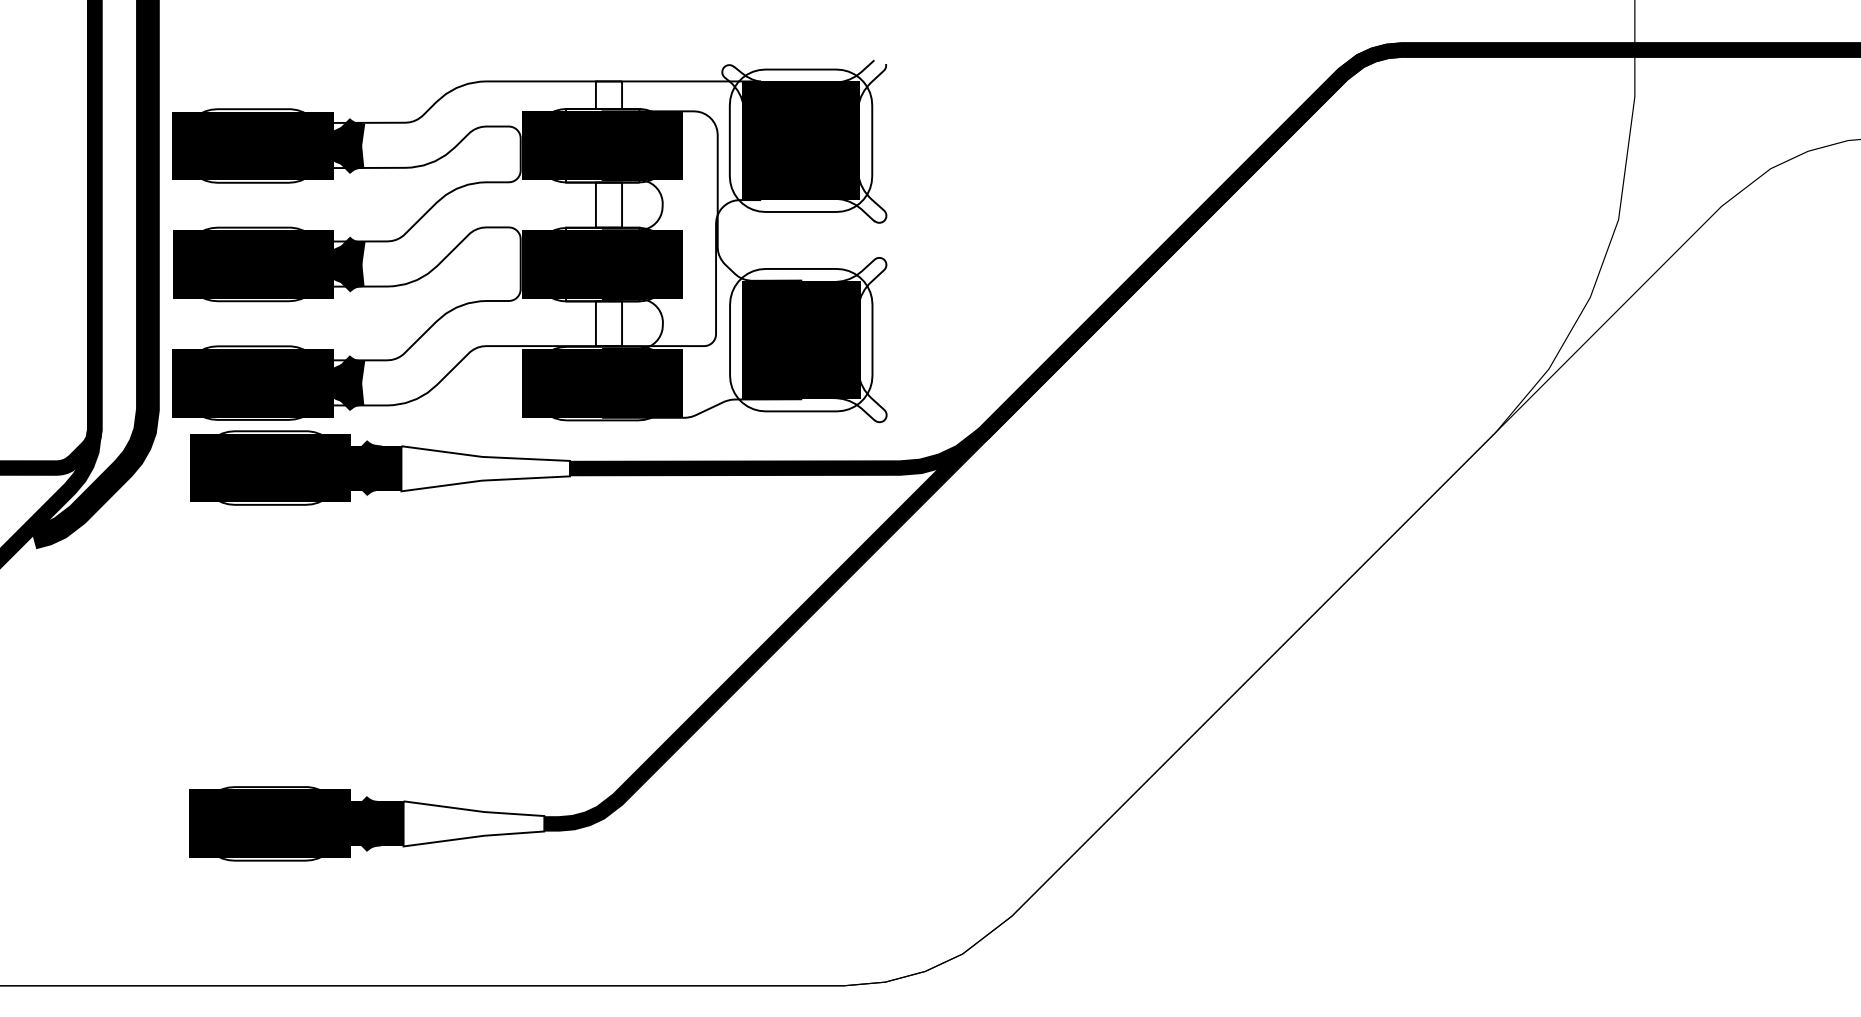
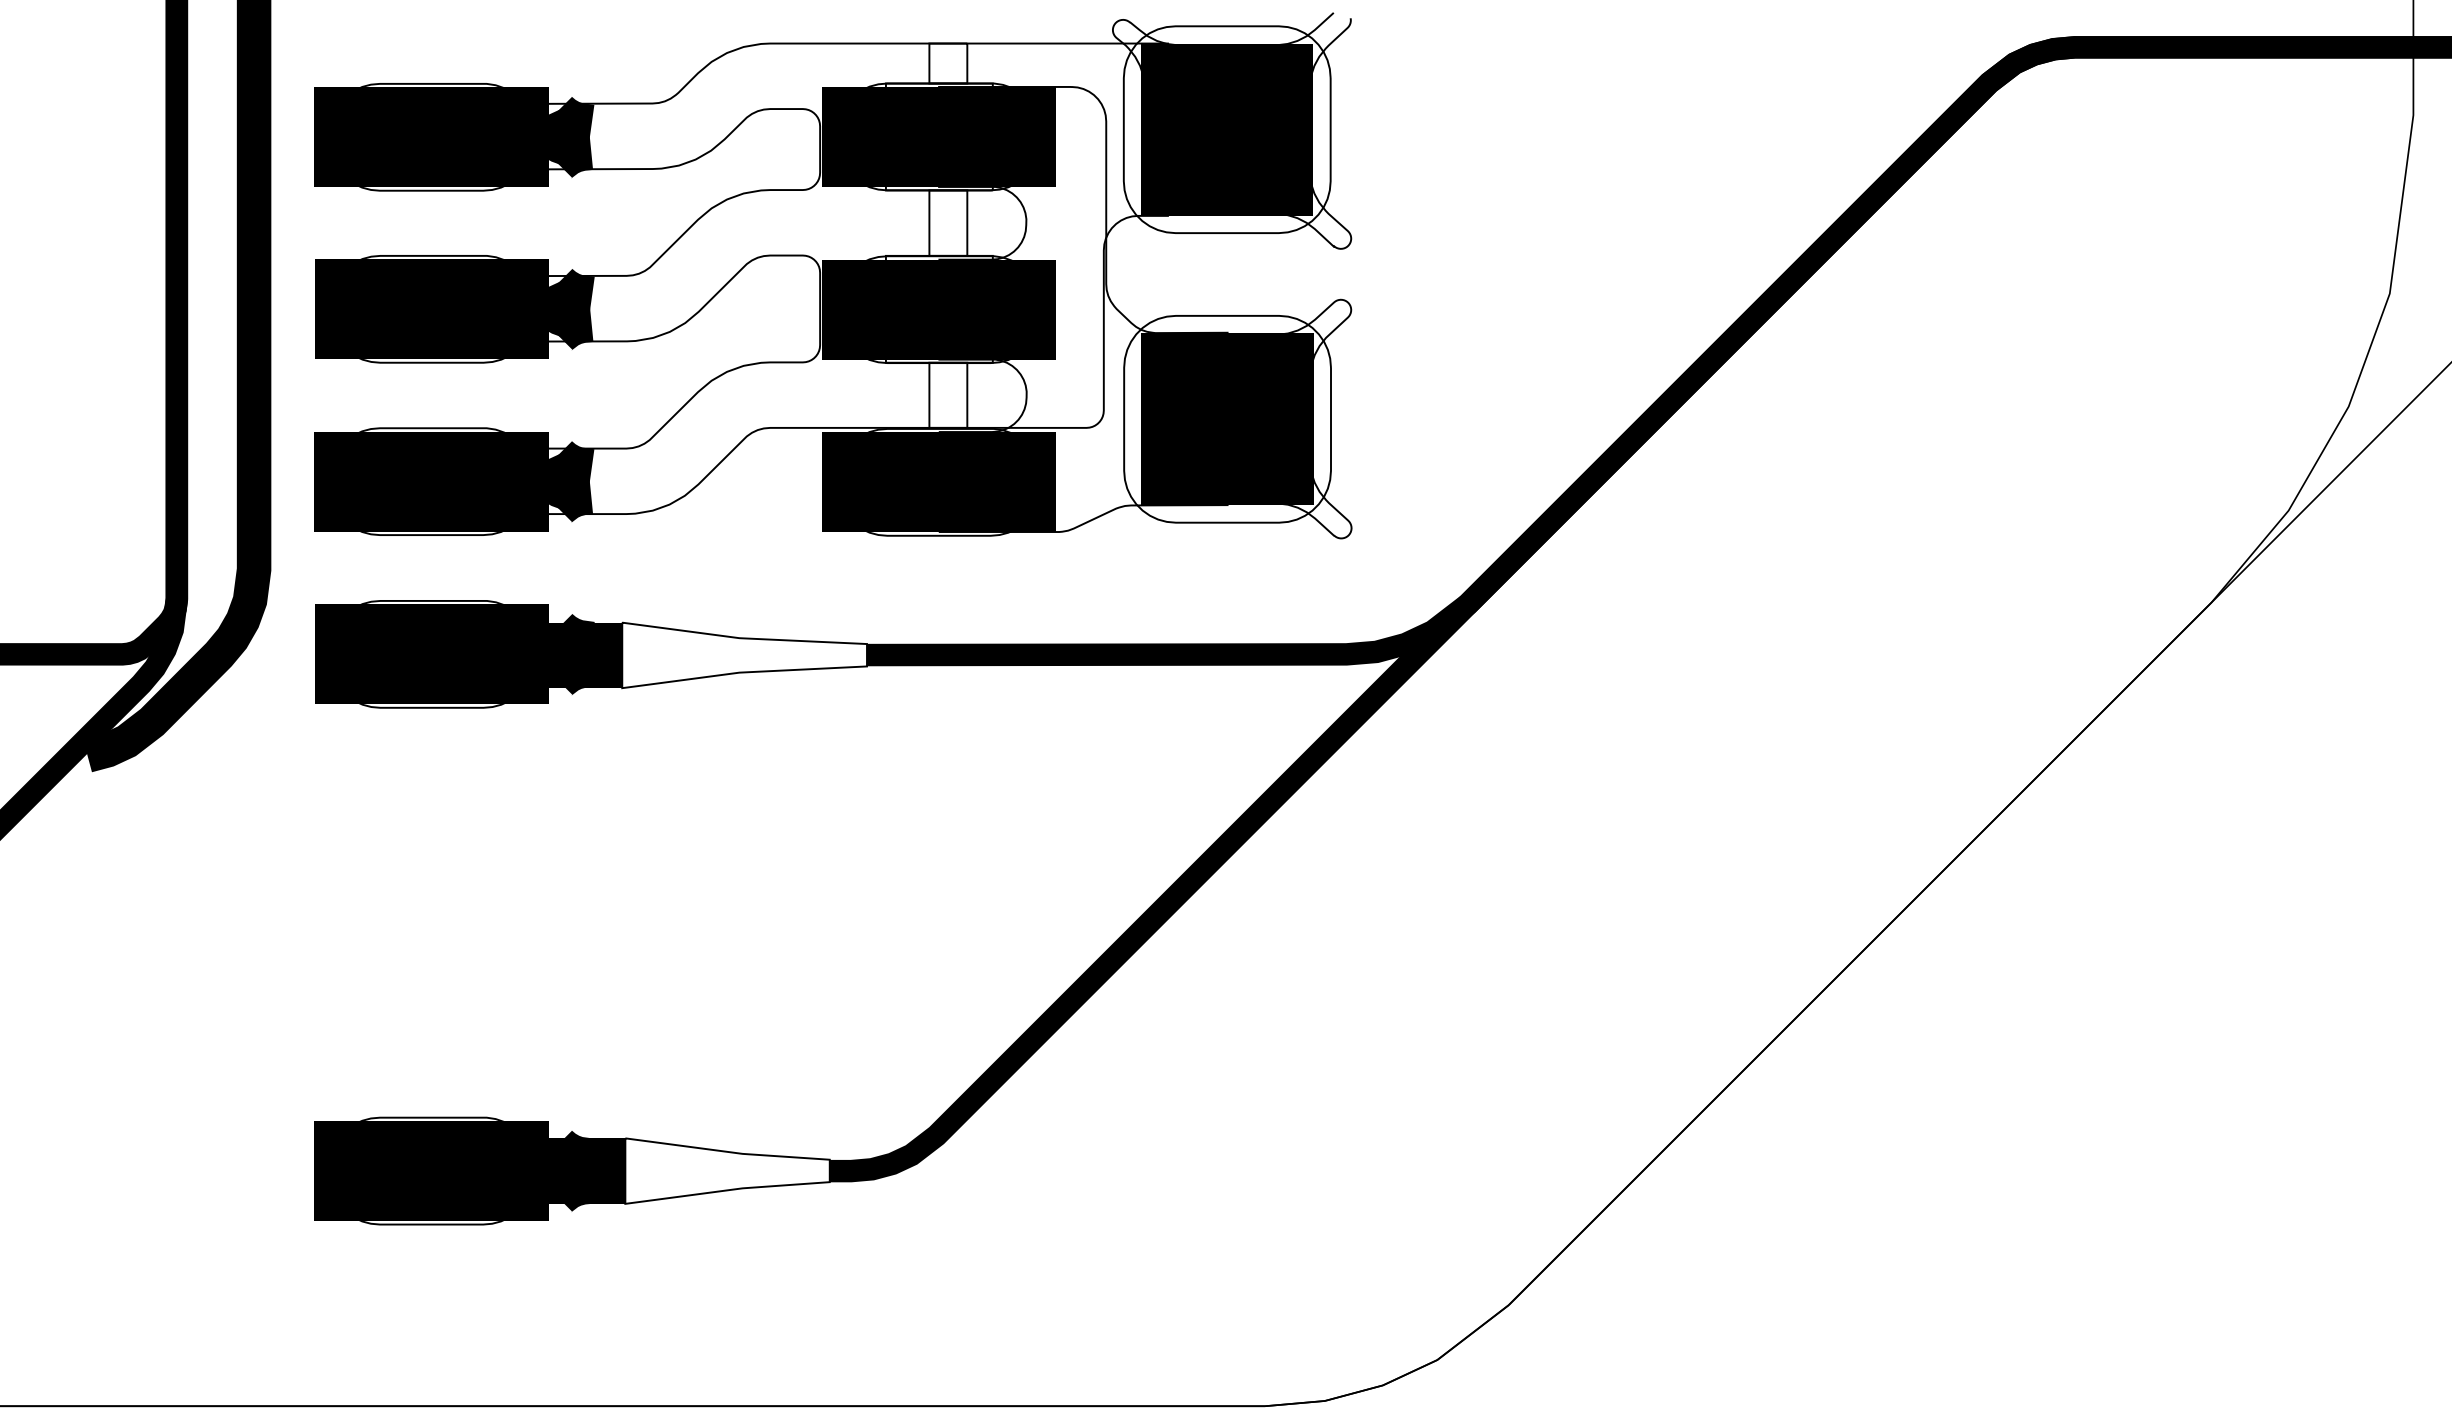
part: (529, 241) -> (832, 275), moved

